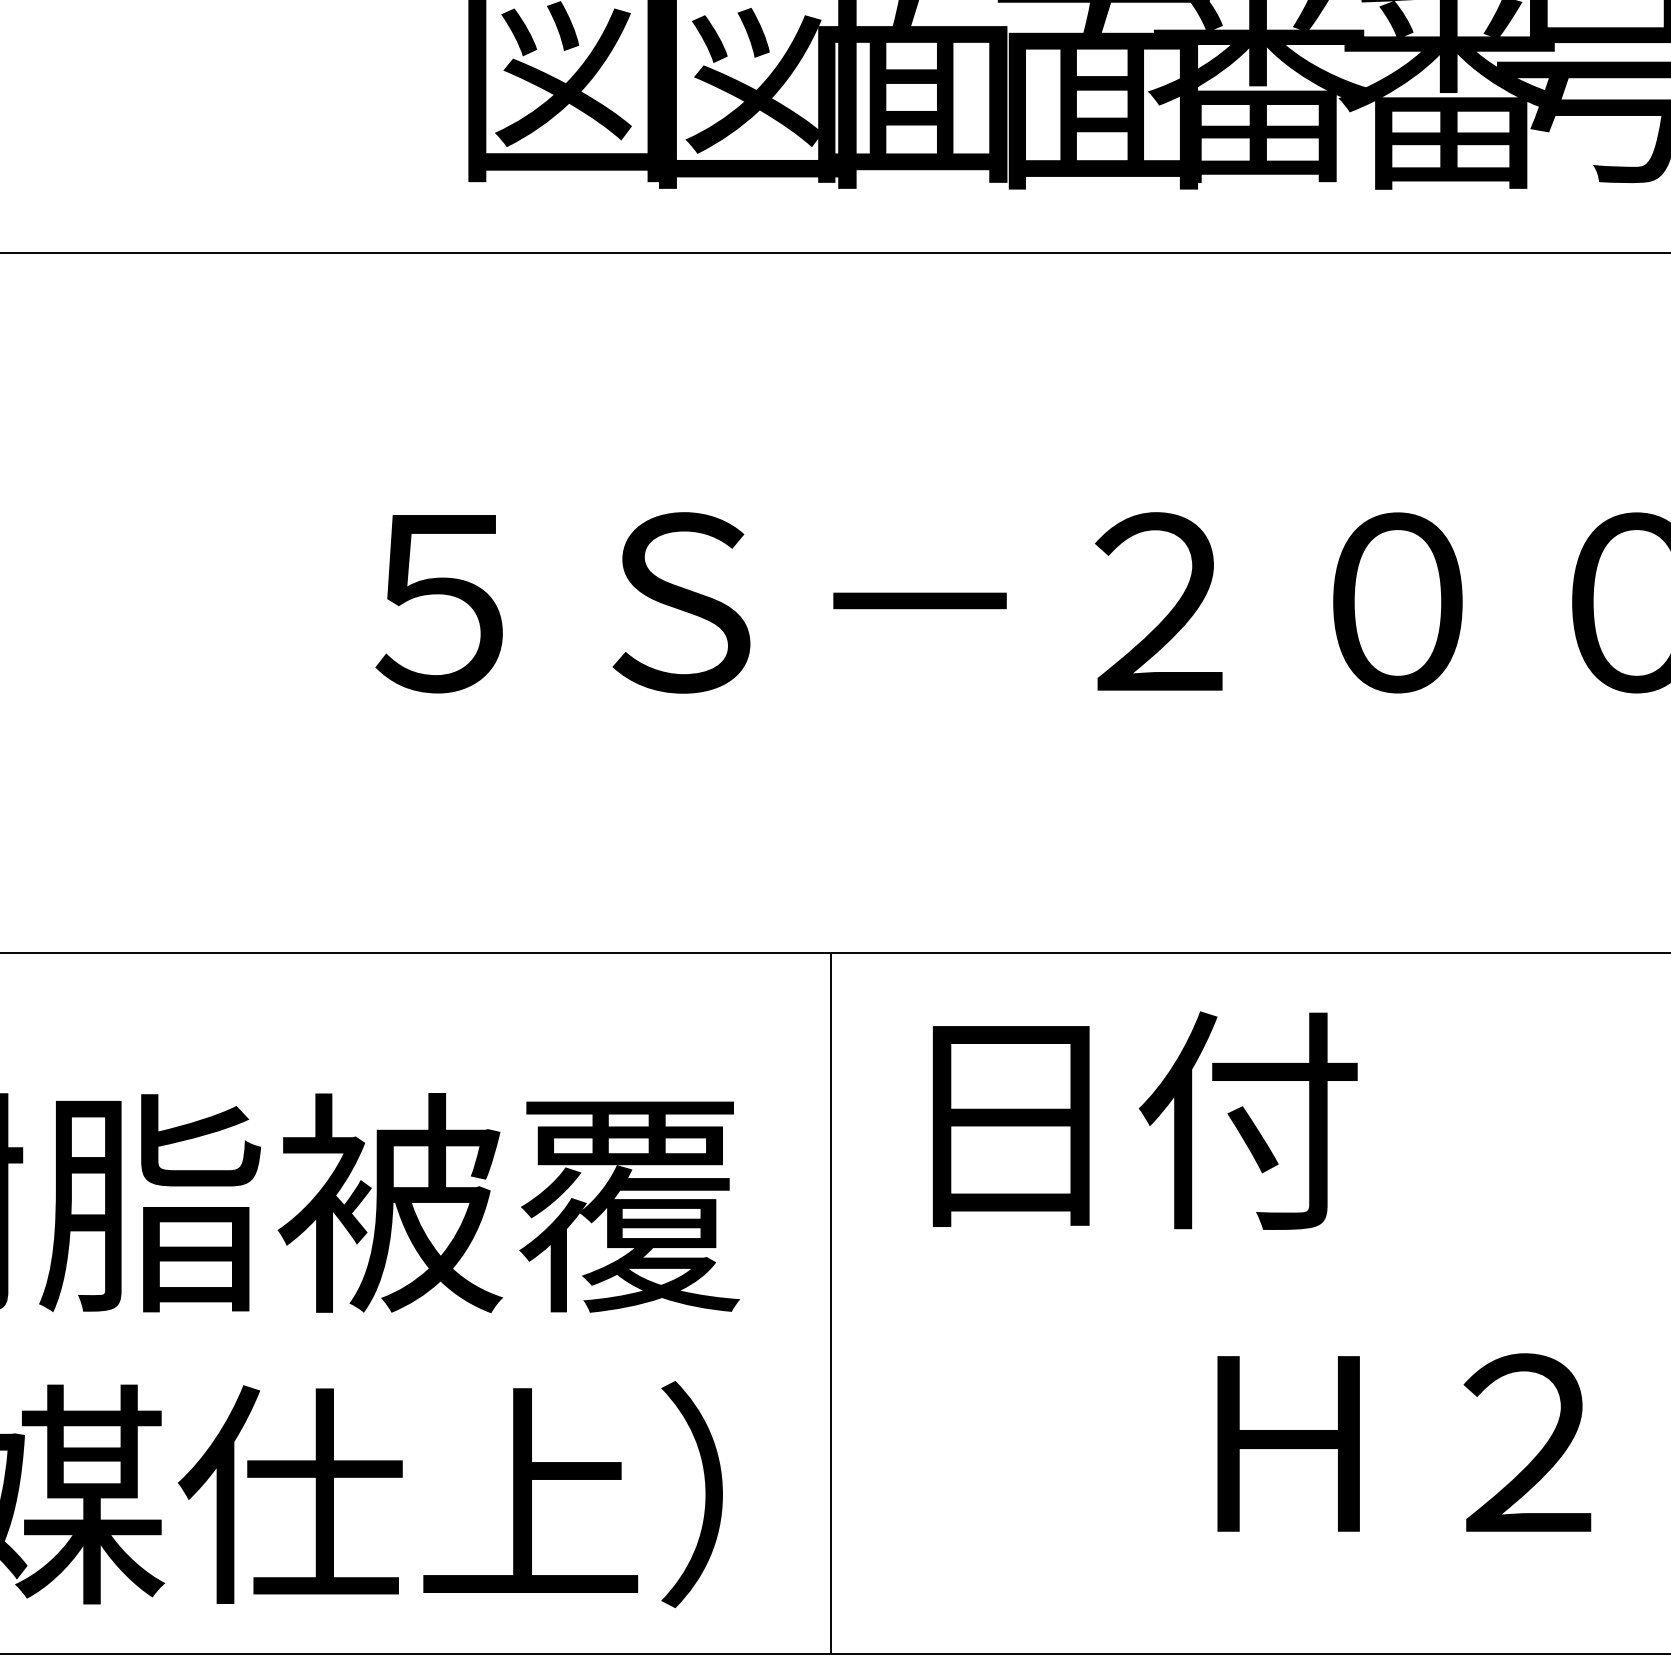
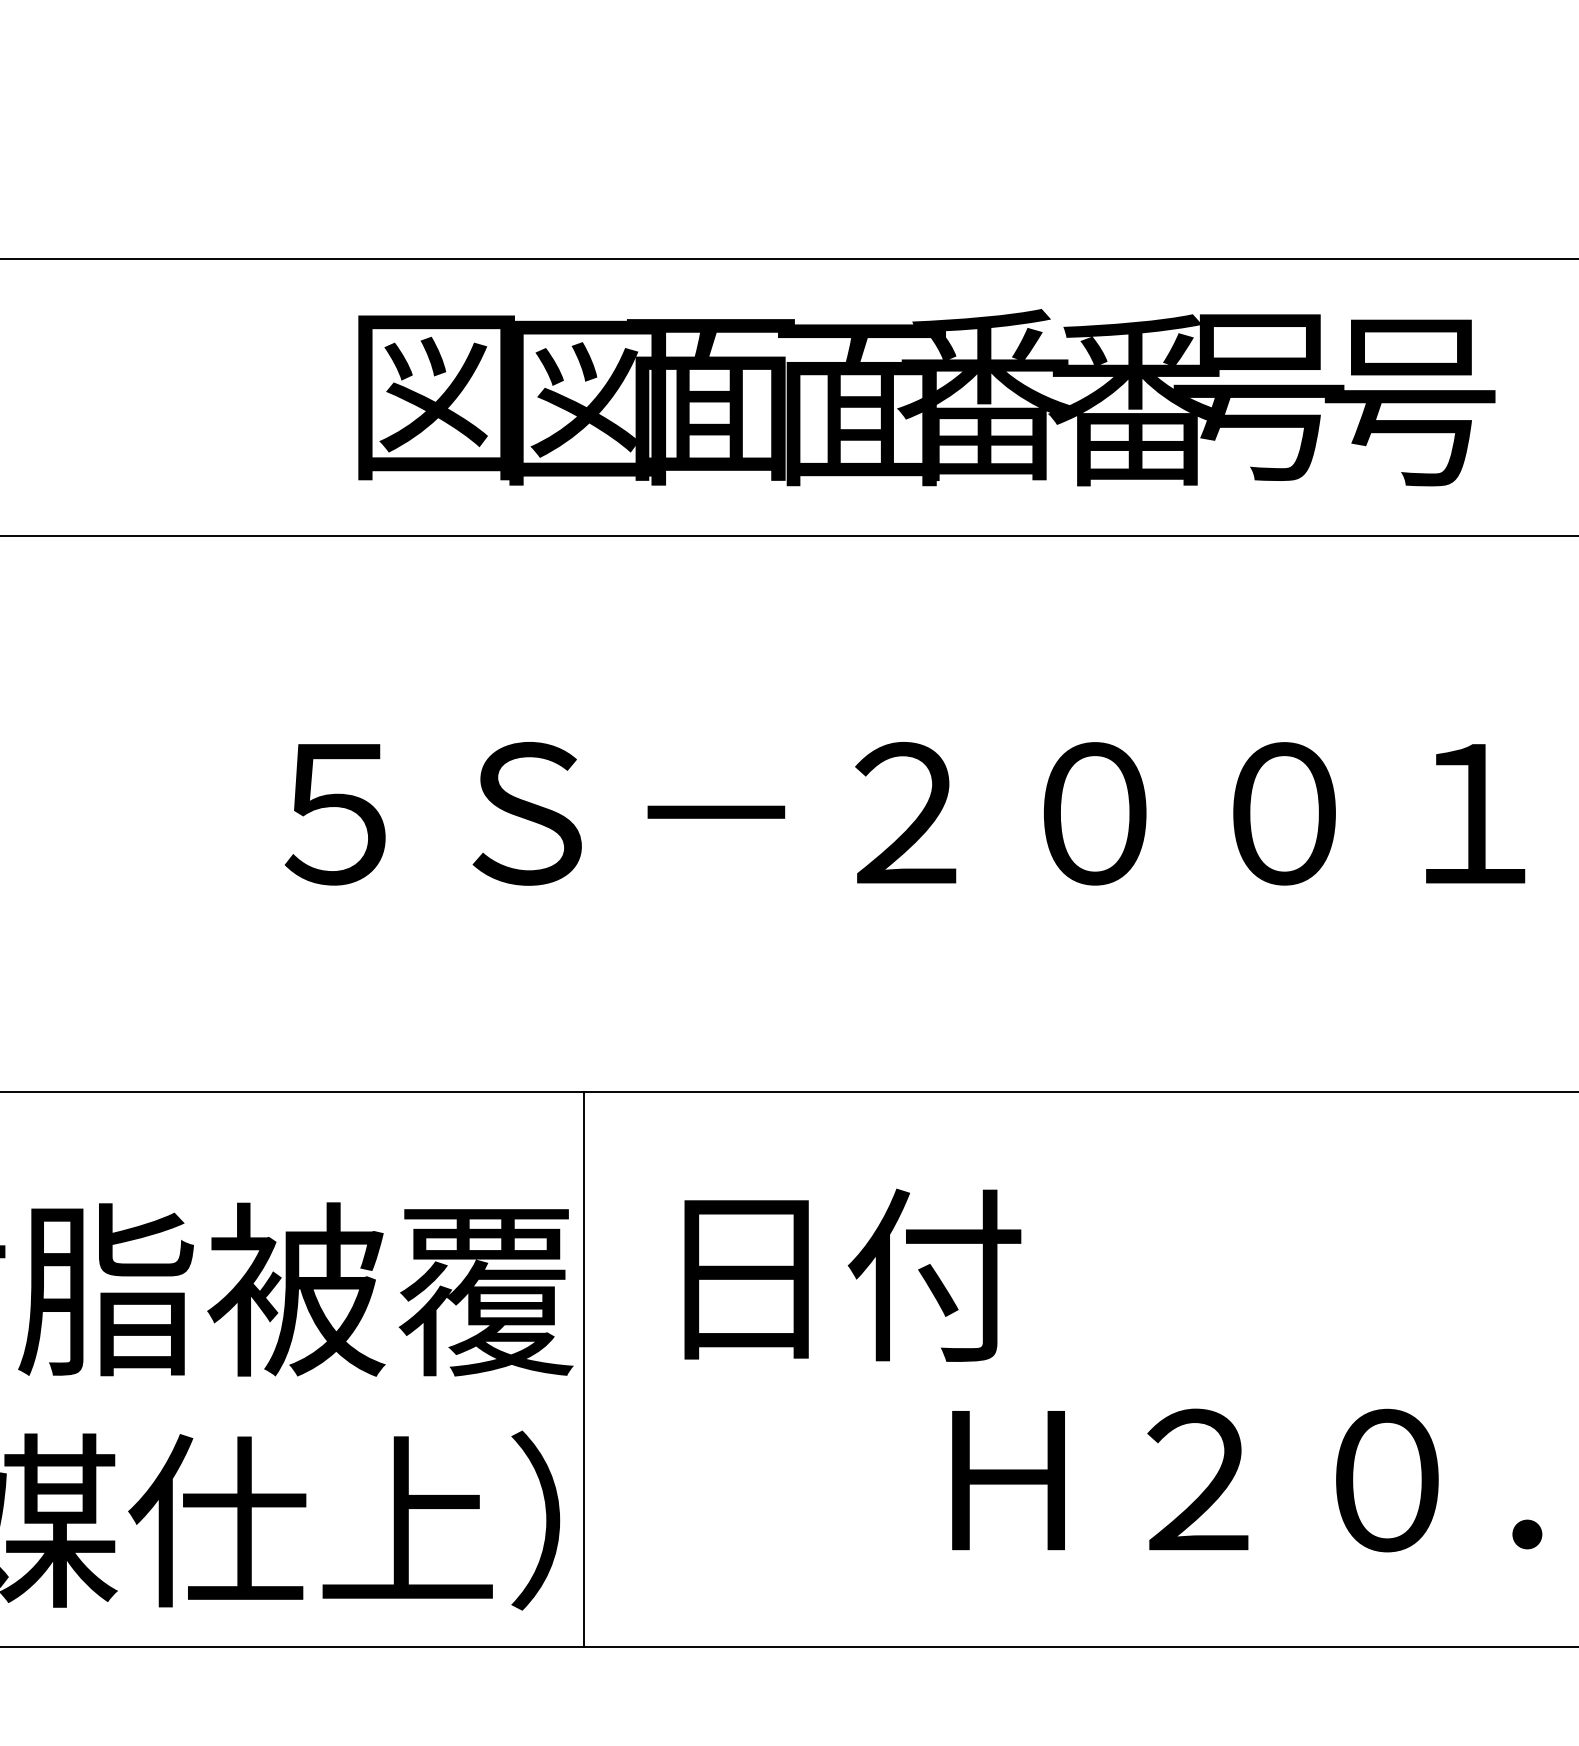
text: (1144, 1119) -> (852, 1274), moved
line: (830, 1302) -> (583, 1368), moved

